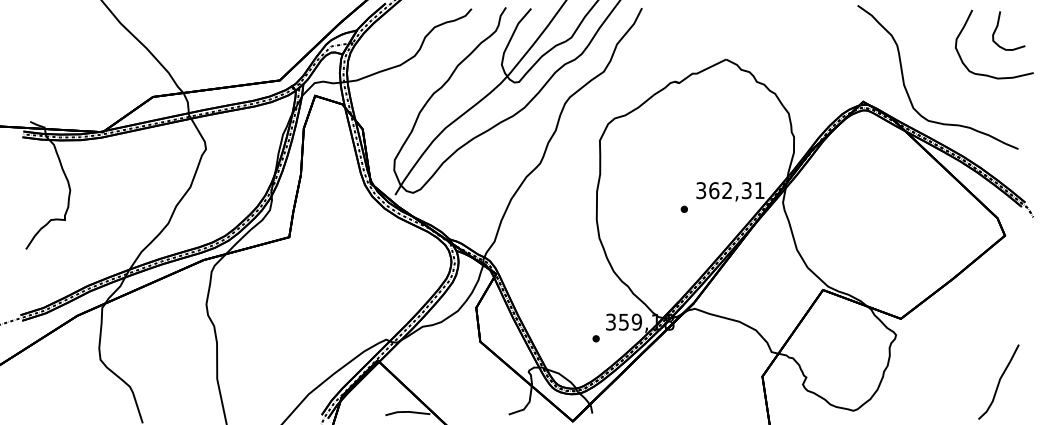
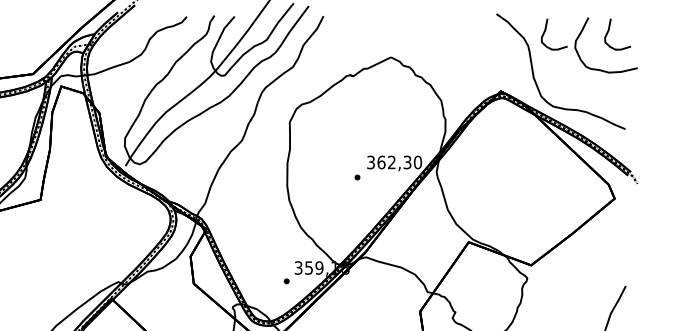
curve: (919, 26) -> (546, 30), added
text: (759, 190) -> (417, 162), 362,31 -> 362,30

